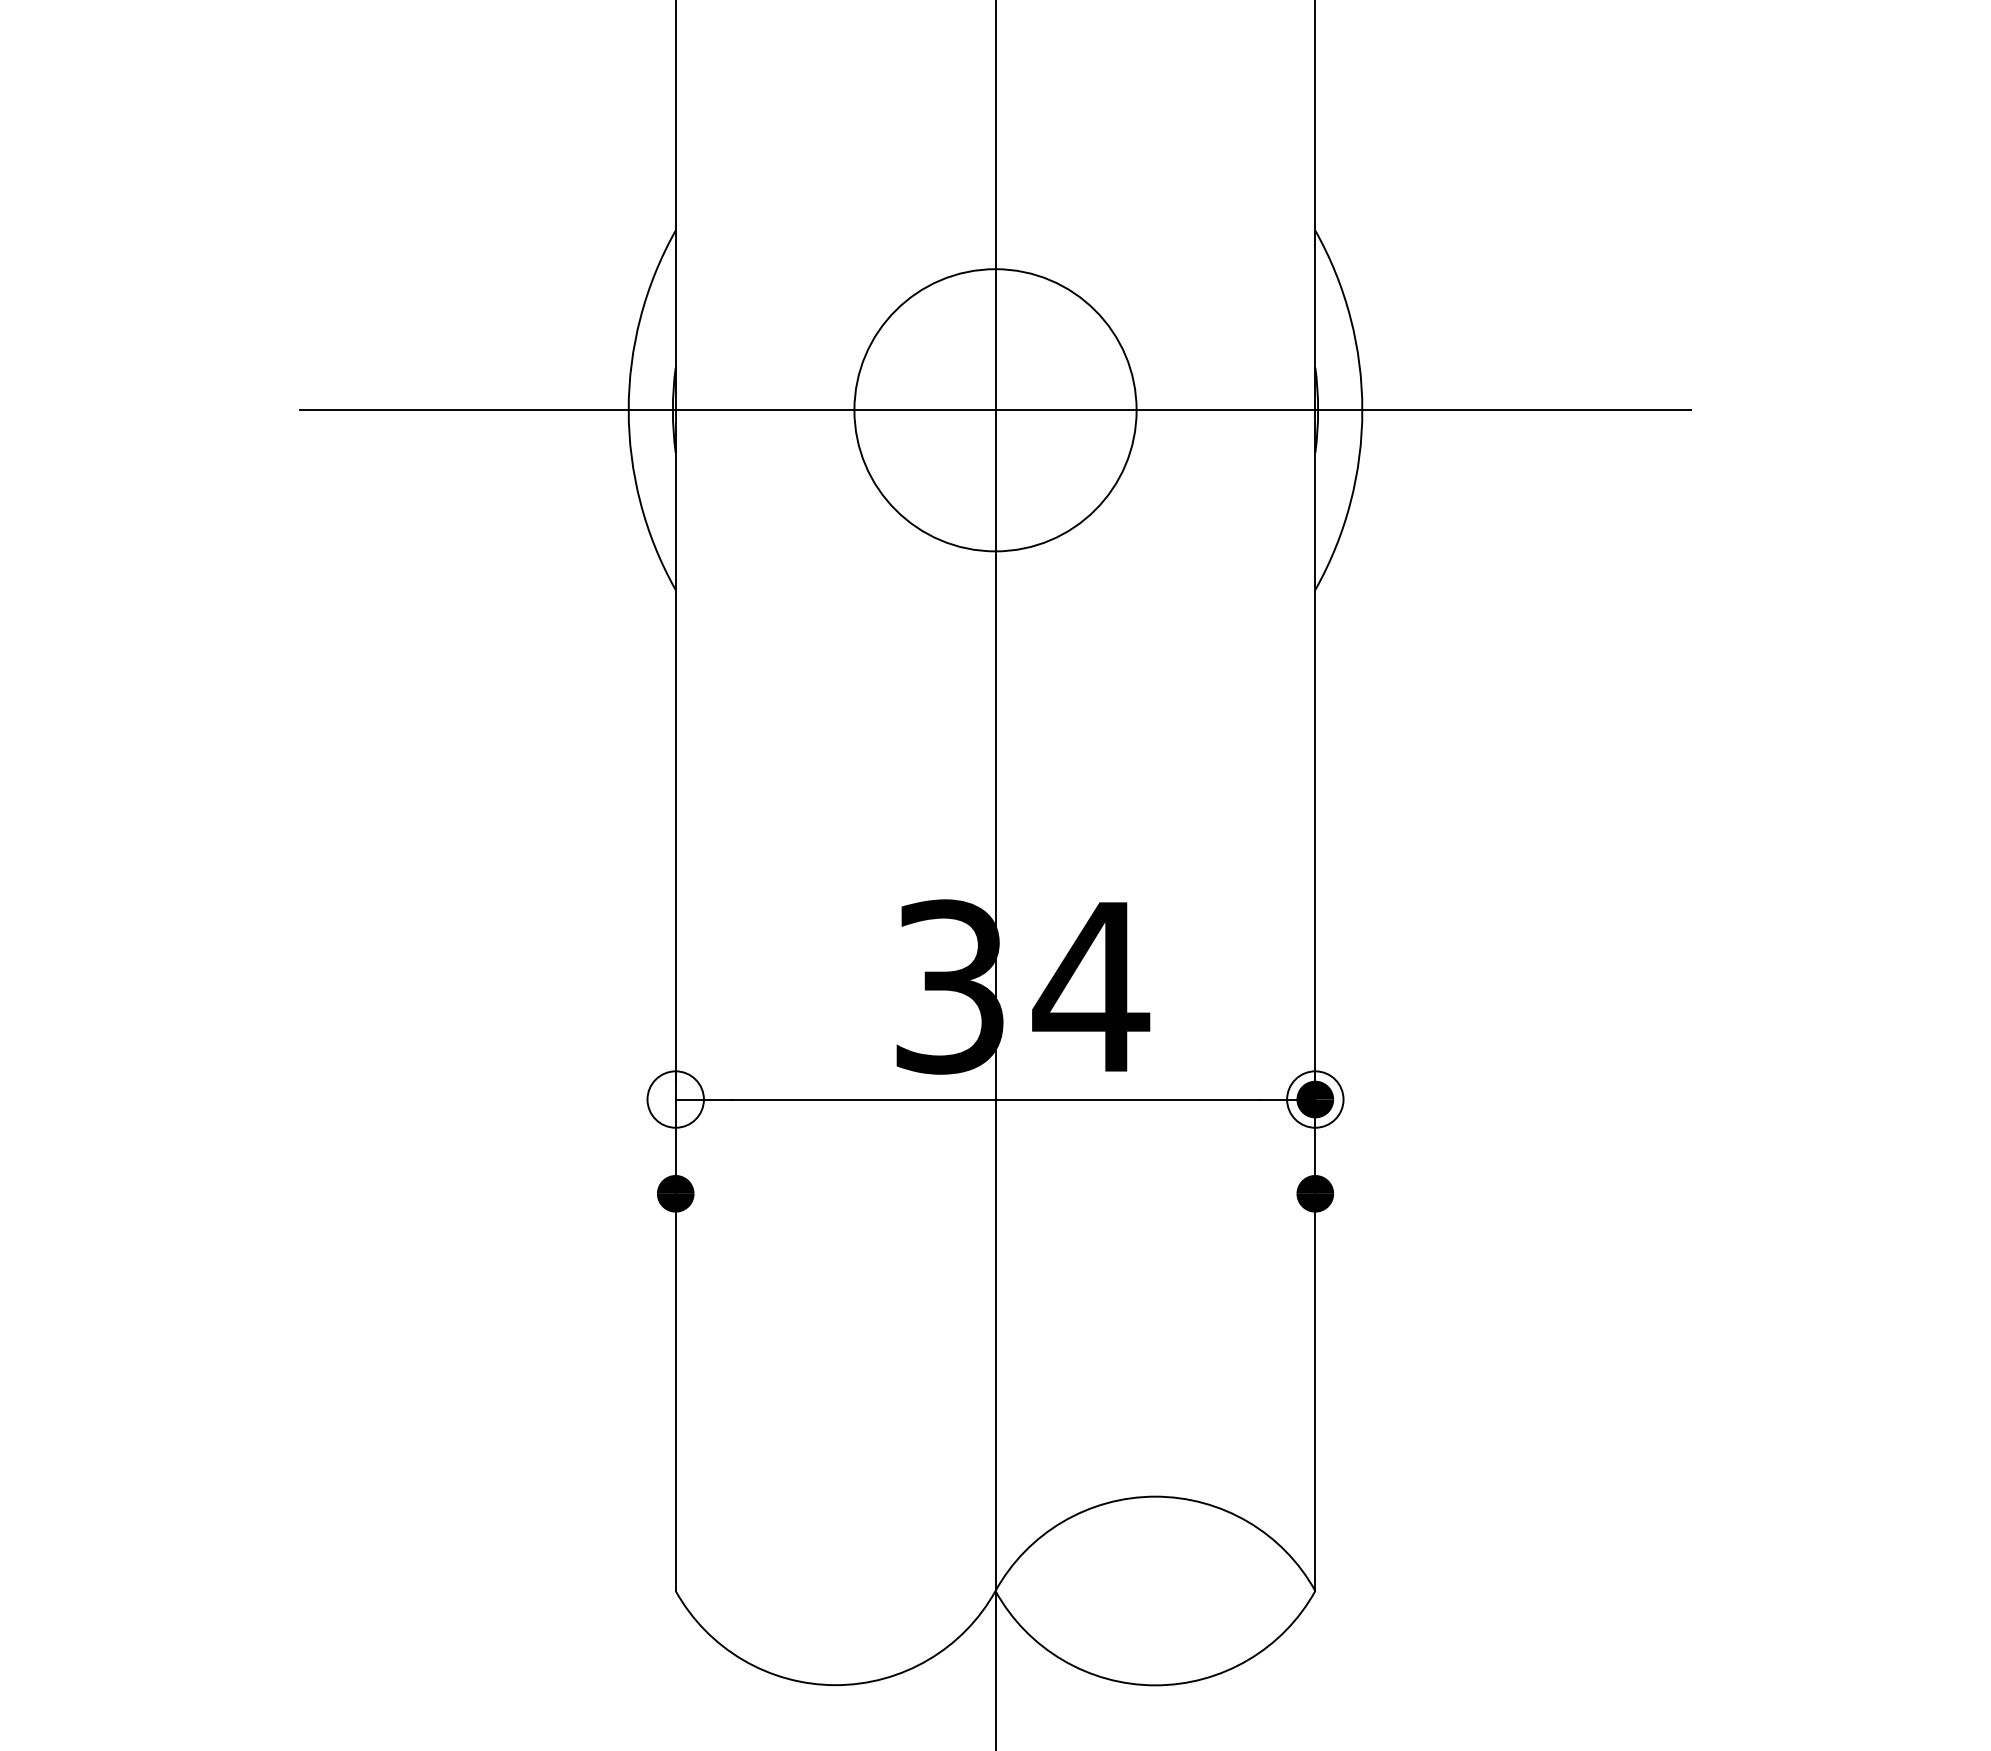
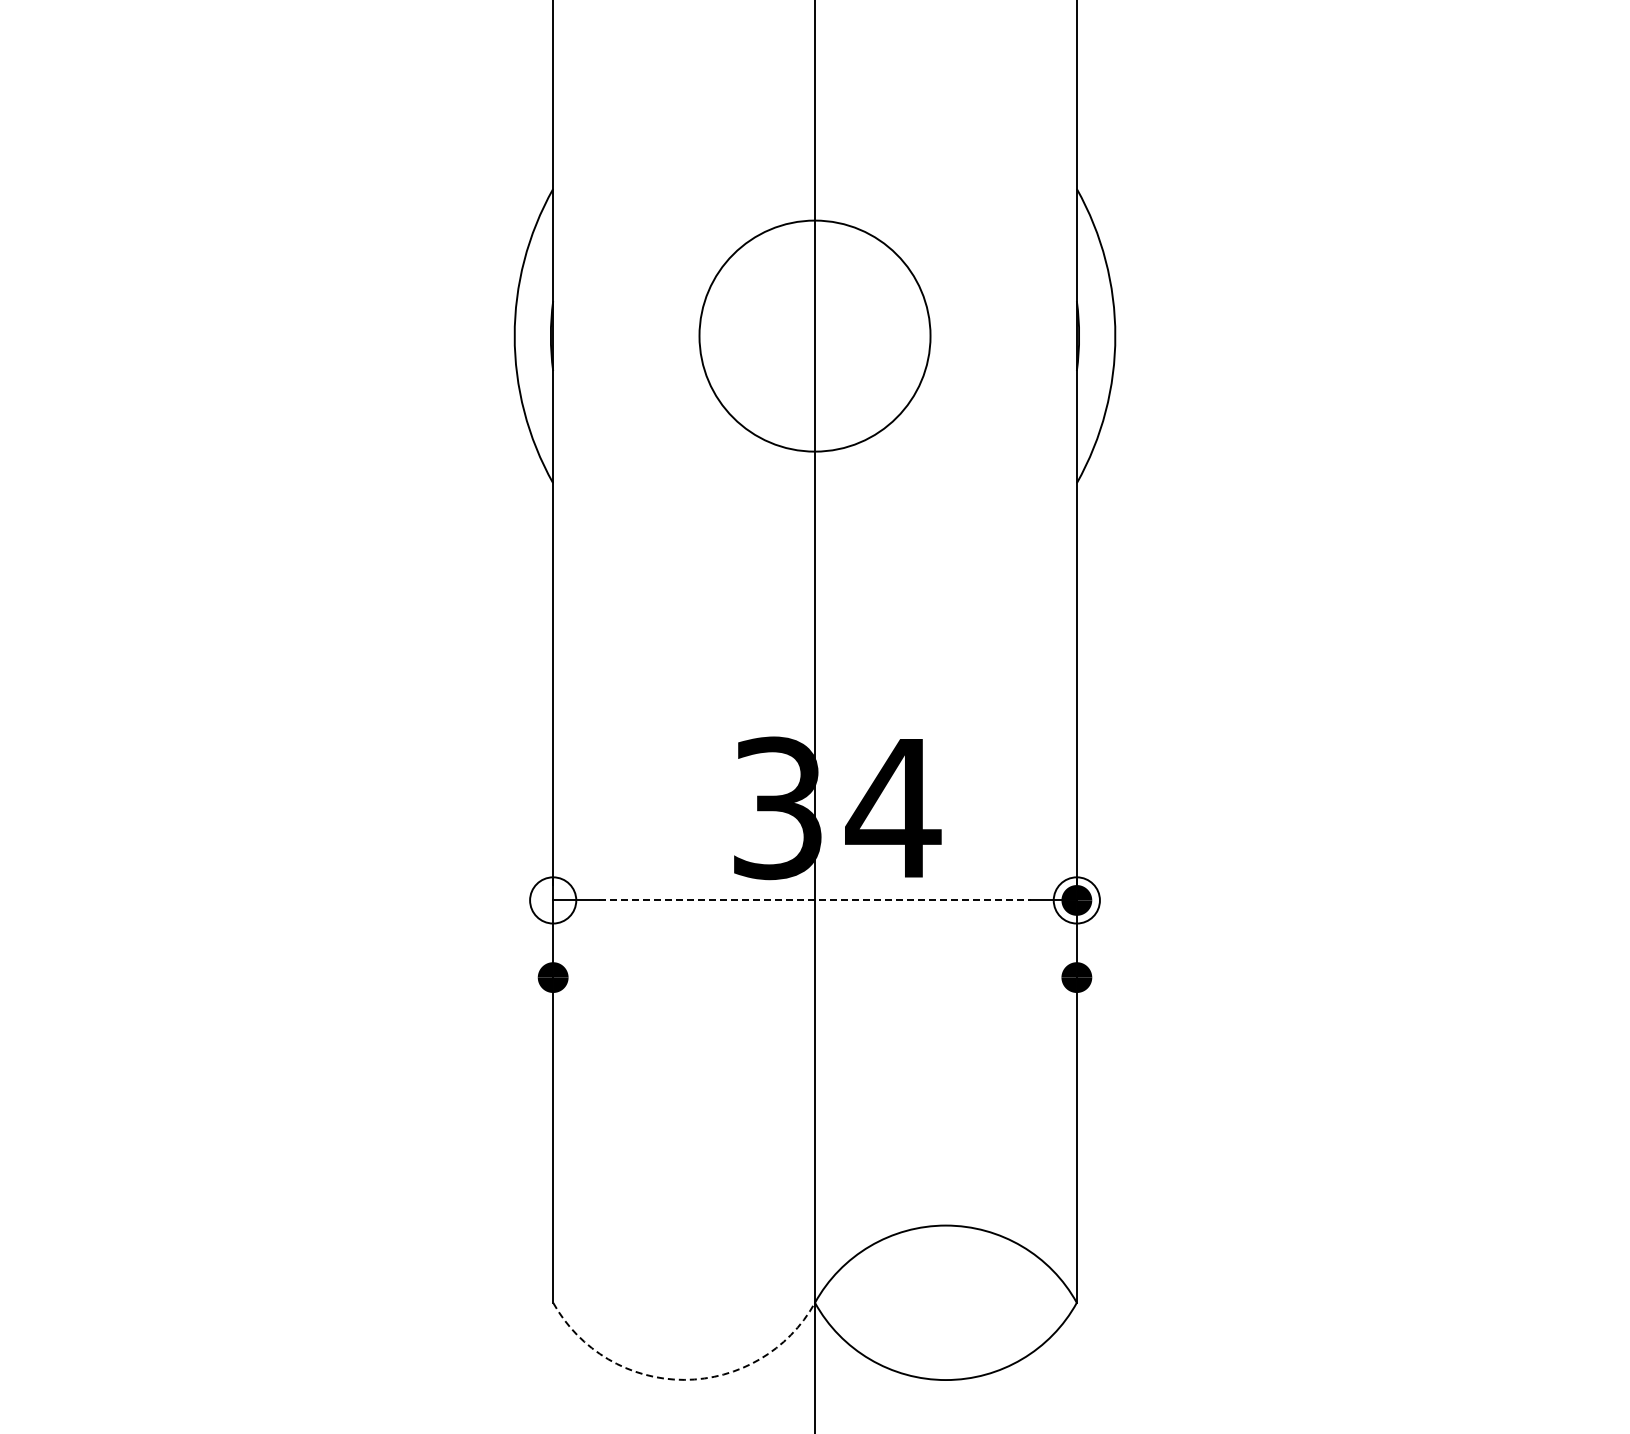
line: (994, 410) -> (814, 336), removed
line: (996, 1099) -> (815, 900), solid -> dashed
arc: (836, 1684) -> (684, 1379), solid -> dashed

